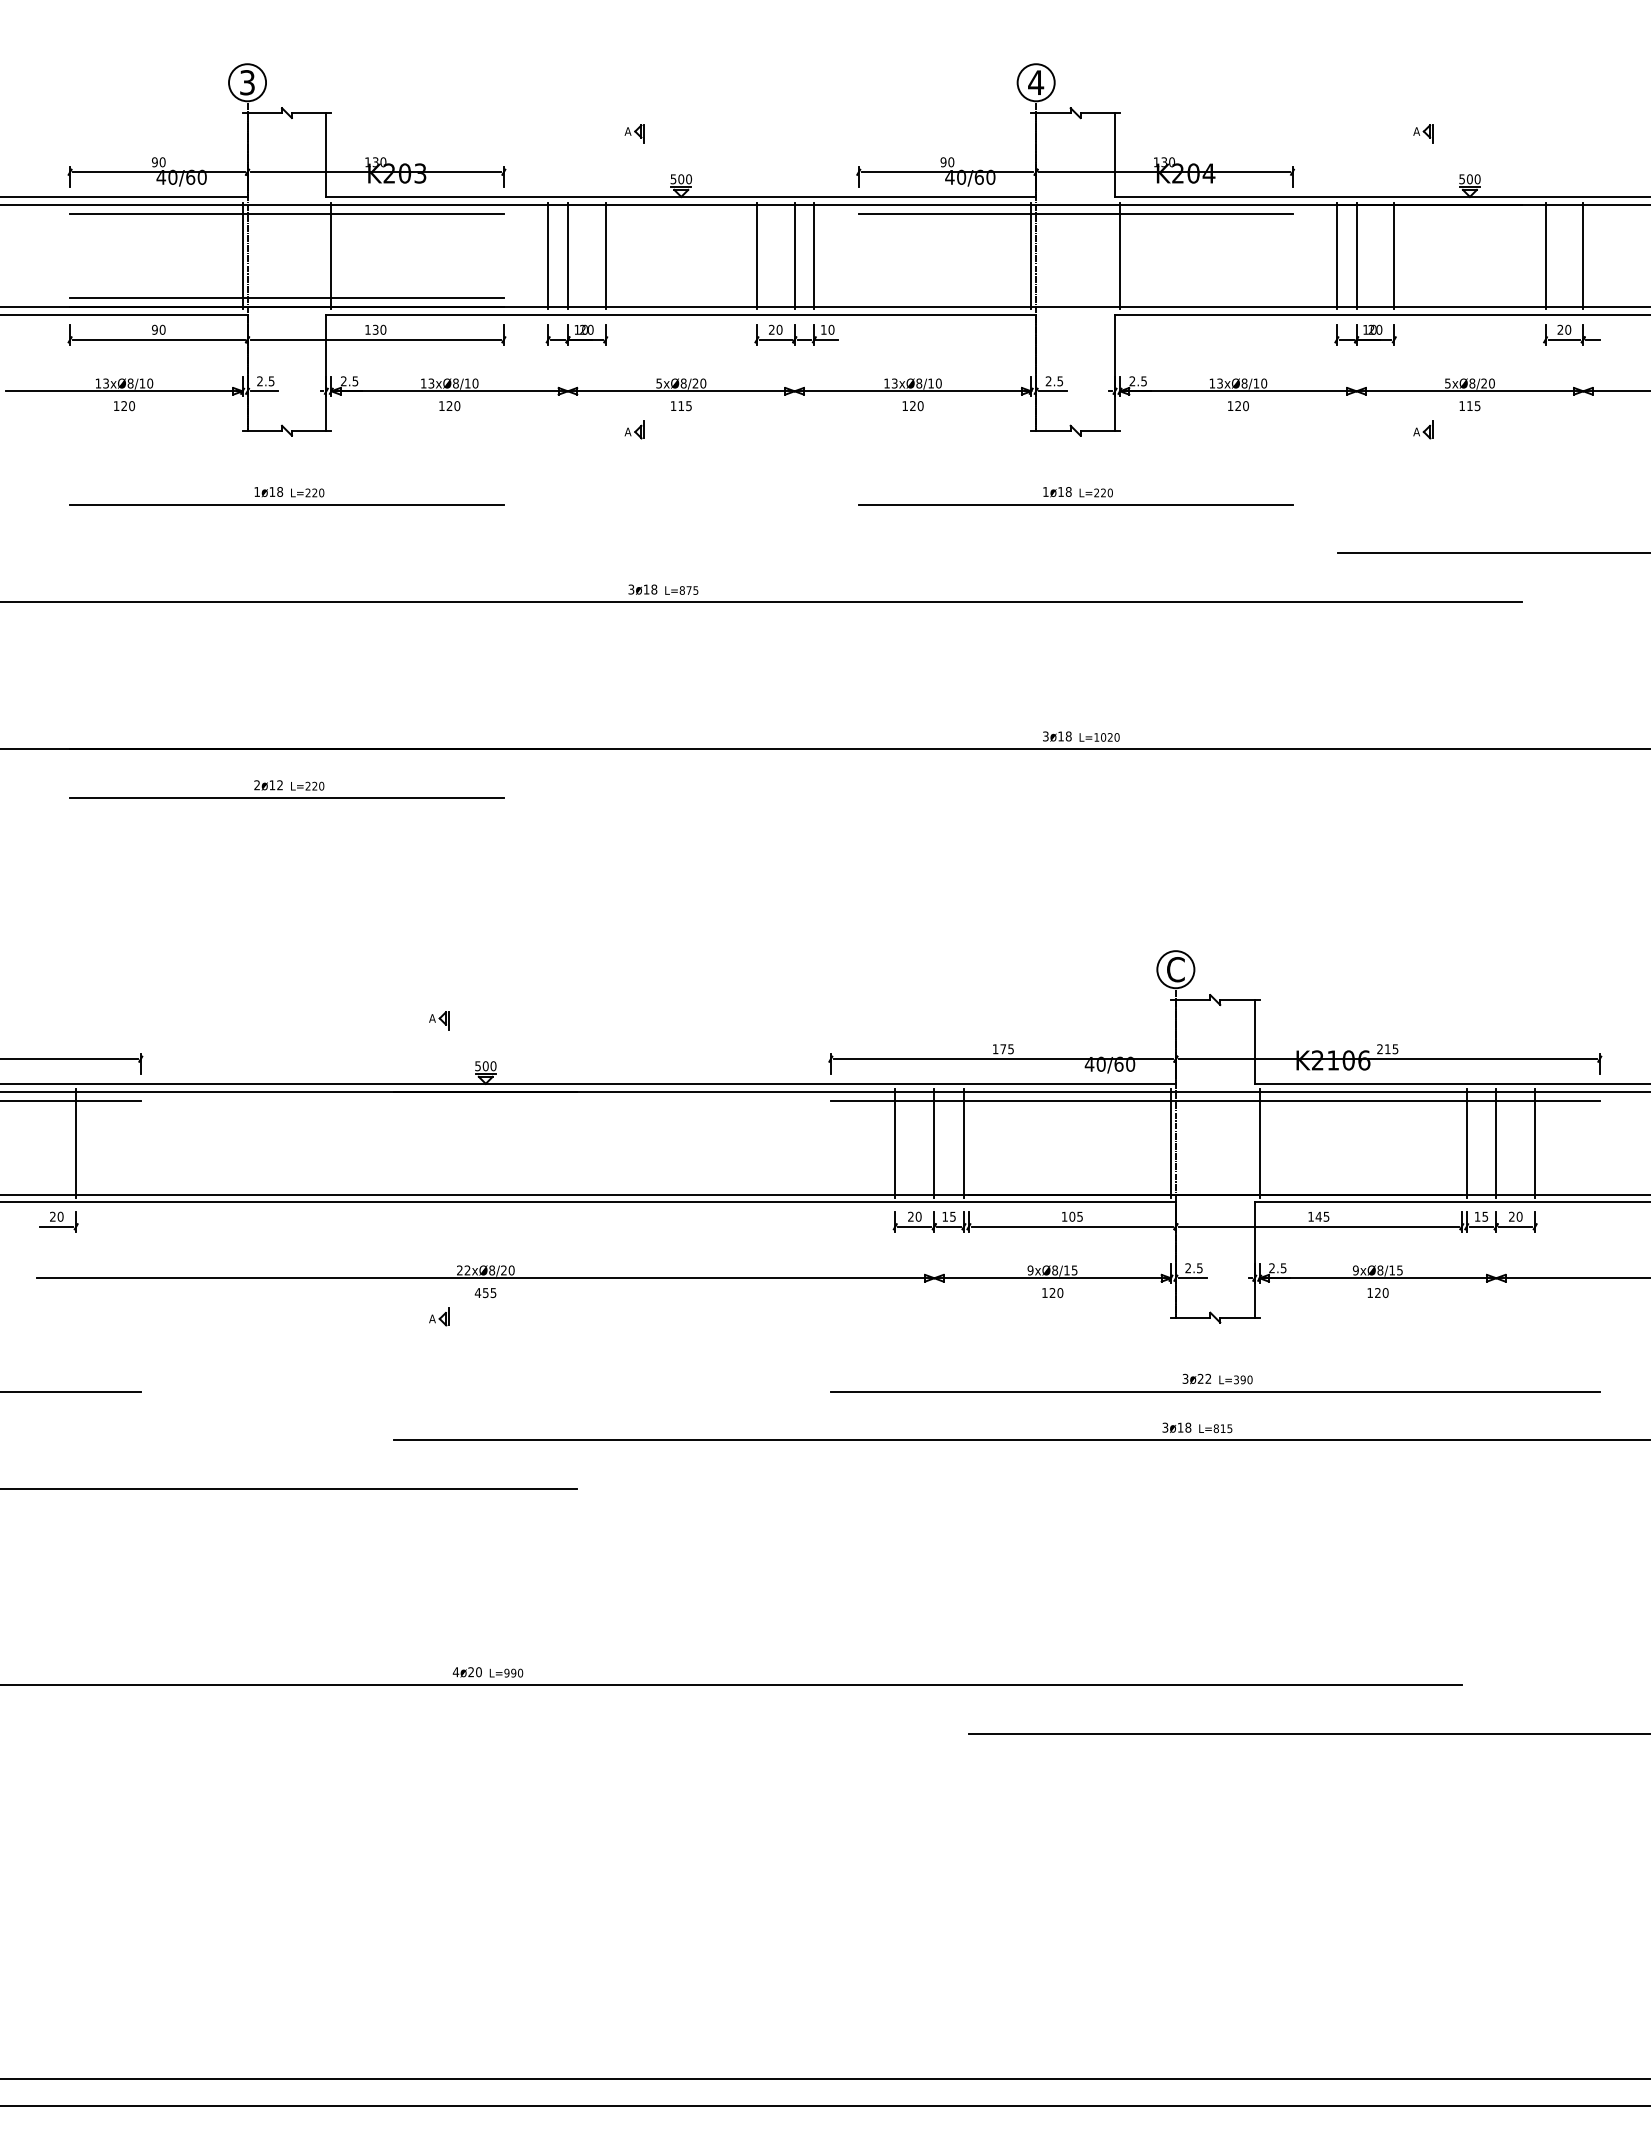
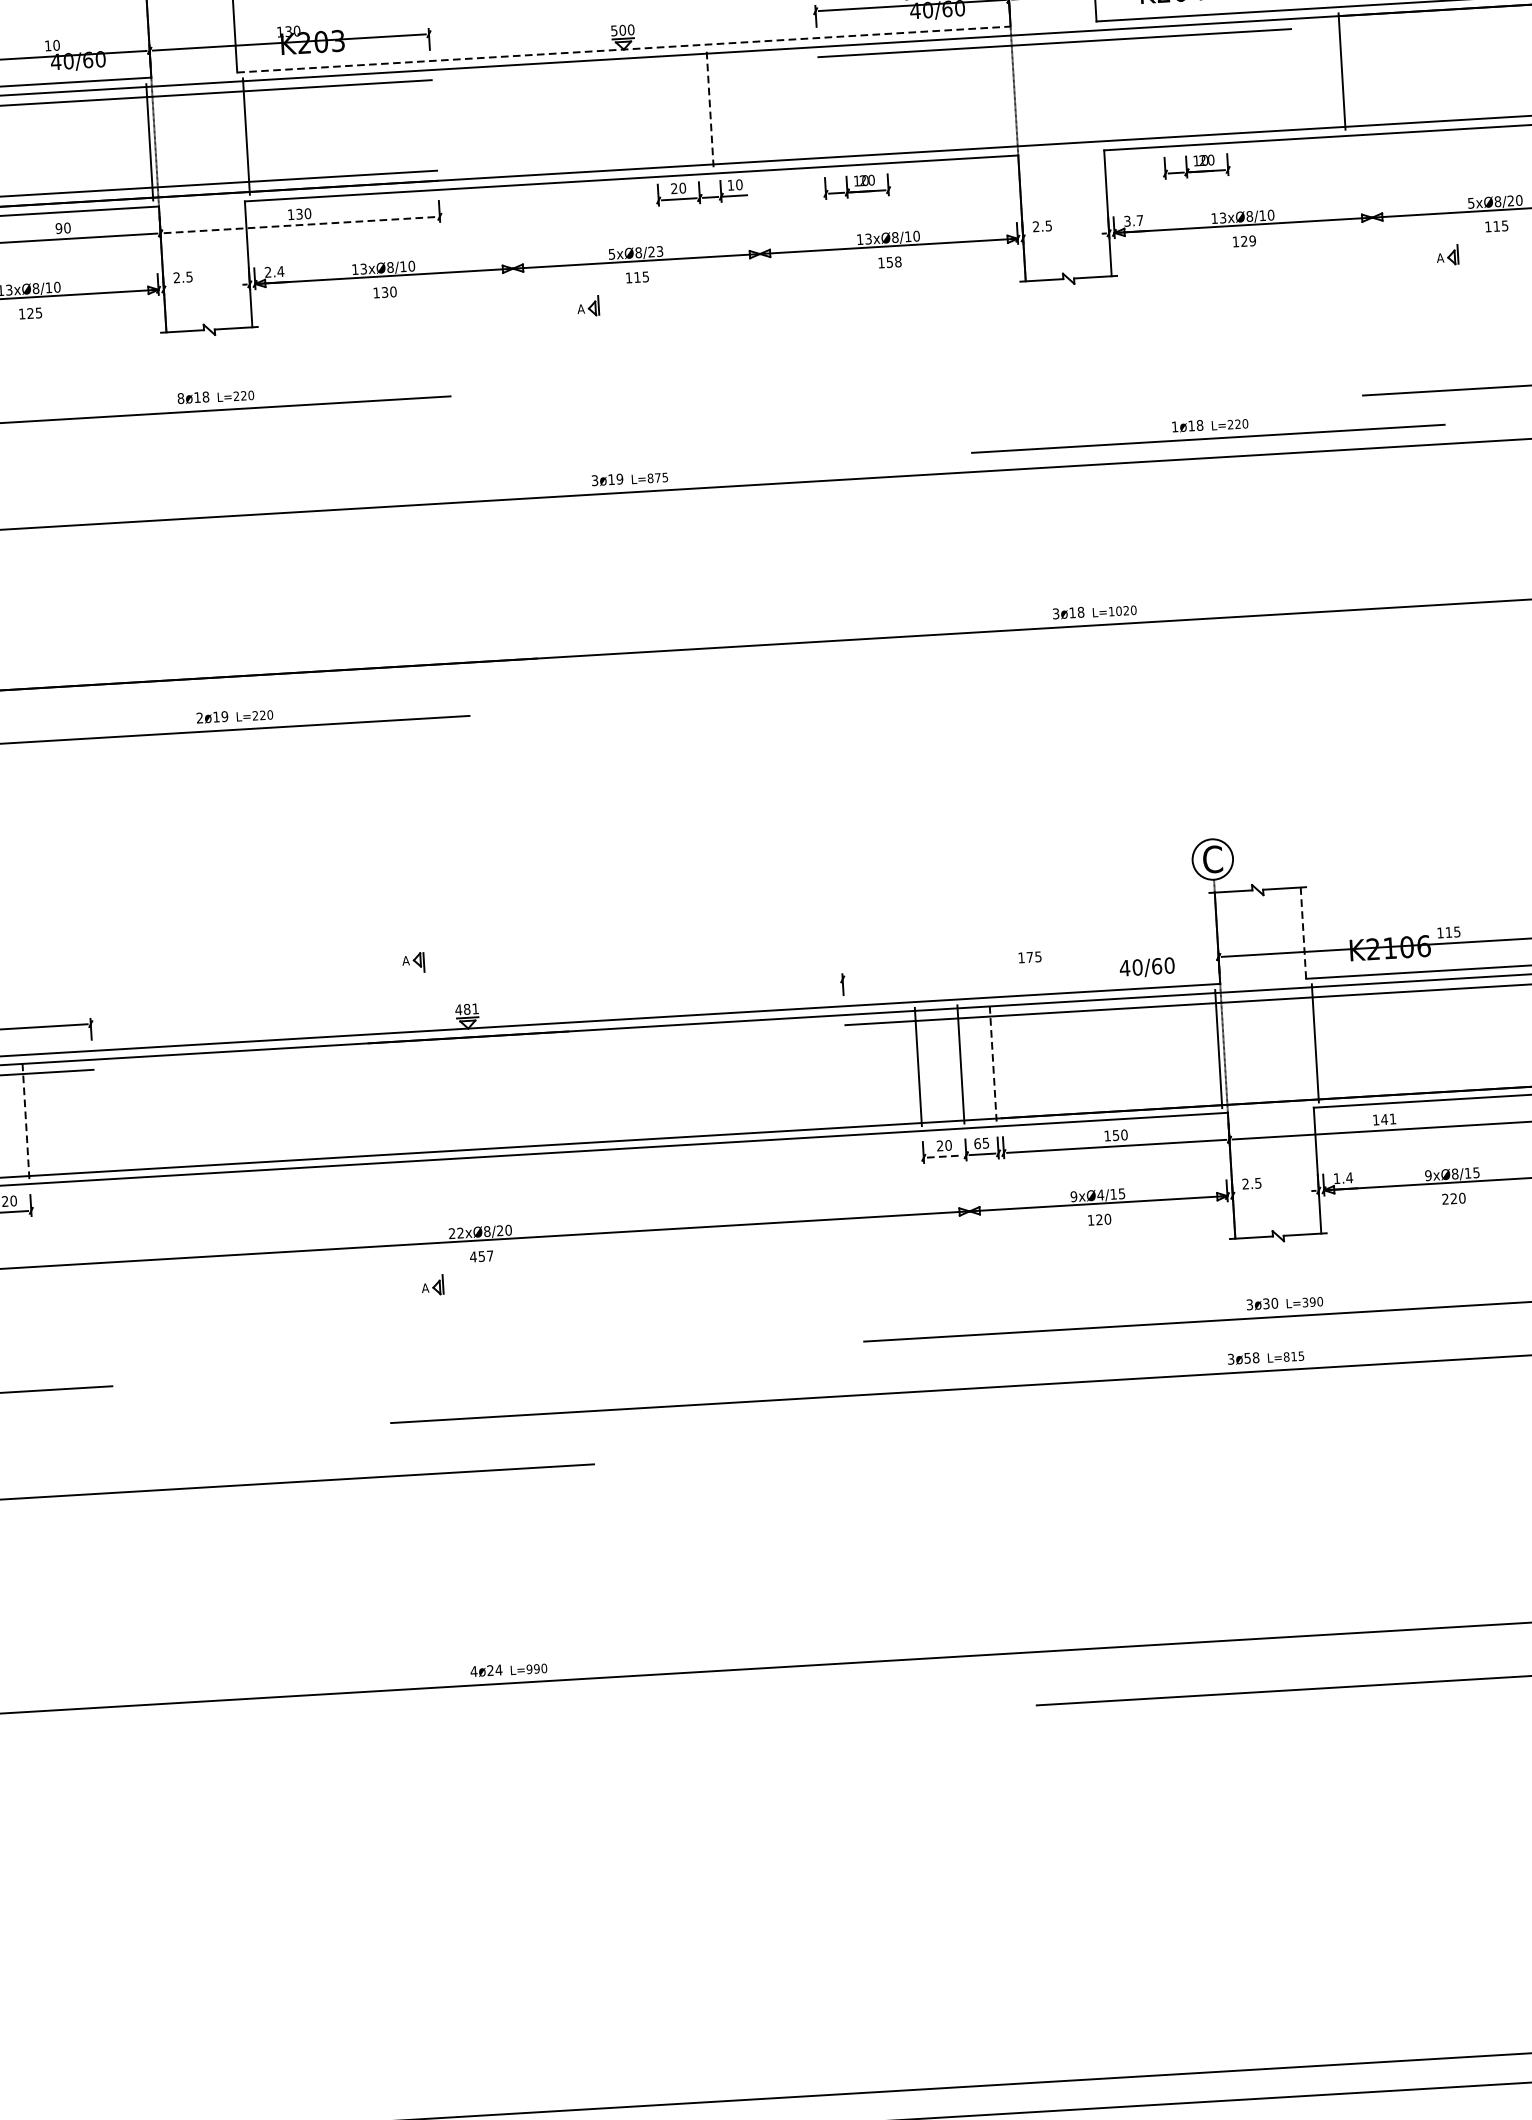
text: (154, 162) -> (47, 46), 90 -> 10
line: (681, 196) -> (624, 49), solid -> dashed
line: (548, 255) -> (483, 122), removed
line: (567, 255) -> (503, 120), removed
line: (605, 255) -> (545, 118), removed
line: (756, 255) -> (709, 108), solid -> dashed
line: (794, 255) -> (751, 106), removed
line: (814, 255) -> (772, 104), removed
line: (1031, 255) -> (1009, 90), removed
line: (1119, 255) -> (1105, 85), removed
line: (1356, 255) -> (1363, 69), removed
line: (1394, 255) -> (1404, 67), removed
part: (576, 334) -> (856, 186), moved
part: (796, 334) -> (701, 192), moved
part: (1365, 334) -> (1196, 166), moved
line: (376, 339) -> (301, 224), solid -> dashed
text: (355, 381) -> (280, 271), 2.5 -> 2.4
text: (1137, 381) -> (1132, 221), 2.5 -> 3.7
text: (703, 383) -> (660, 251), 8/20 -> 8/23
line: (264, 391) -> (182, 288), removed
line: (1052, 391) -> (1040, 237), removed
text: (132, 406) -> (39, 313), 120 -> 125
text: (449, 406) -> (384, 292), 120 -> 130
text: (916, 406) -> (893, 262), 120 -> 158
text: (1245, 406) -> (1252, 241), 120 -> 129
text: (257, 491) -> (181, 397), 1ø18 -> 8ø18
part: (1075, 496) -> (1207, 429), moved
text: (654, 589) -> (620, 479), 3ø18 -> 3ø19
text: (280, 785) -> (225, 716), 2ø12 -> 2ø19
line: (1254, 1041) -> (1303, 932), solid -> dashed
text: (1379, 1049) -> (1439, 933), 215 -> 115
line: (1002, 1059) -> (1029, 968), removed
text: (485, 1066) -> (466, 1009), 500 -> 481
line: (76, 1142) -> (26, 1119), solid -> dashed
line: (963, 1142) -> (992, 1061), solid -> dashed
text: (945, 1216) -> (977, 1143), 15 -> 65
text: (1076, 1216) -> (1120, 1134), 105 -> 150
text: (1326, 1216) -> (1392, 1118), 145 -> 141
line: (914, 1226) -> (944, 1156), solid -> dashed
text: (1277, 1268) -> (1342, 1178), 2.5 -> 1.4
text: (1054, 1270) -> (1100, 1195), 8/15 -> 4/15
line: (1192, 1278) -> (1250, 1194), removed
text: (1369, 1292) -> (1444, 1198), 120 -> 220
text: (493, 1293) -> (490, 1256), 455 -> 457
text: (1204, 1378) -> (1270, 1303), 3ø22 -> 3ø30
text: (1180, 1427) -> (1247, 1358), 3ø18 -> 3ø58
text: (478, 1672) -> (498, 1670), 4ø20 -> 4ø24

